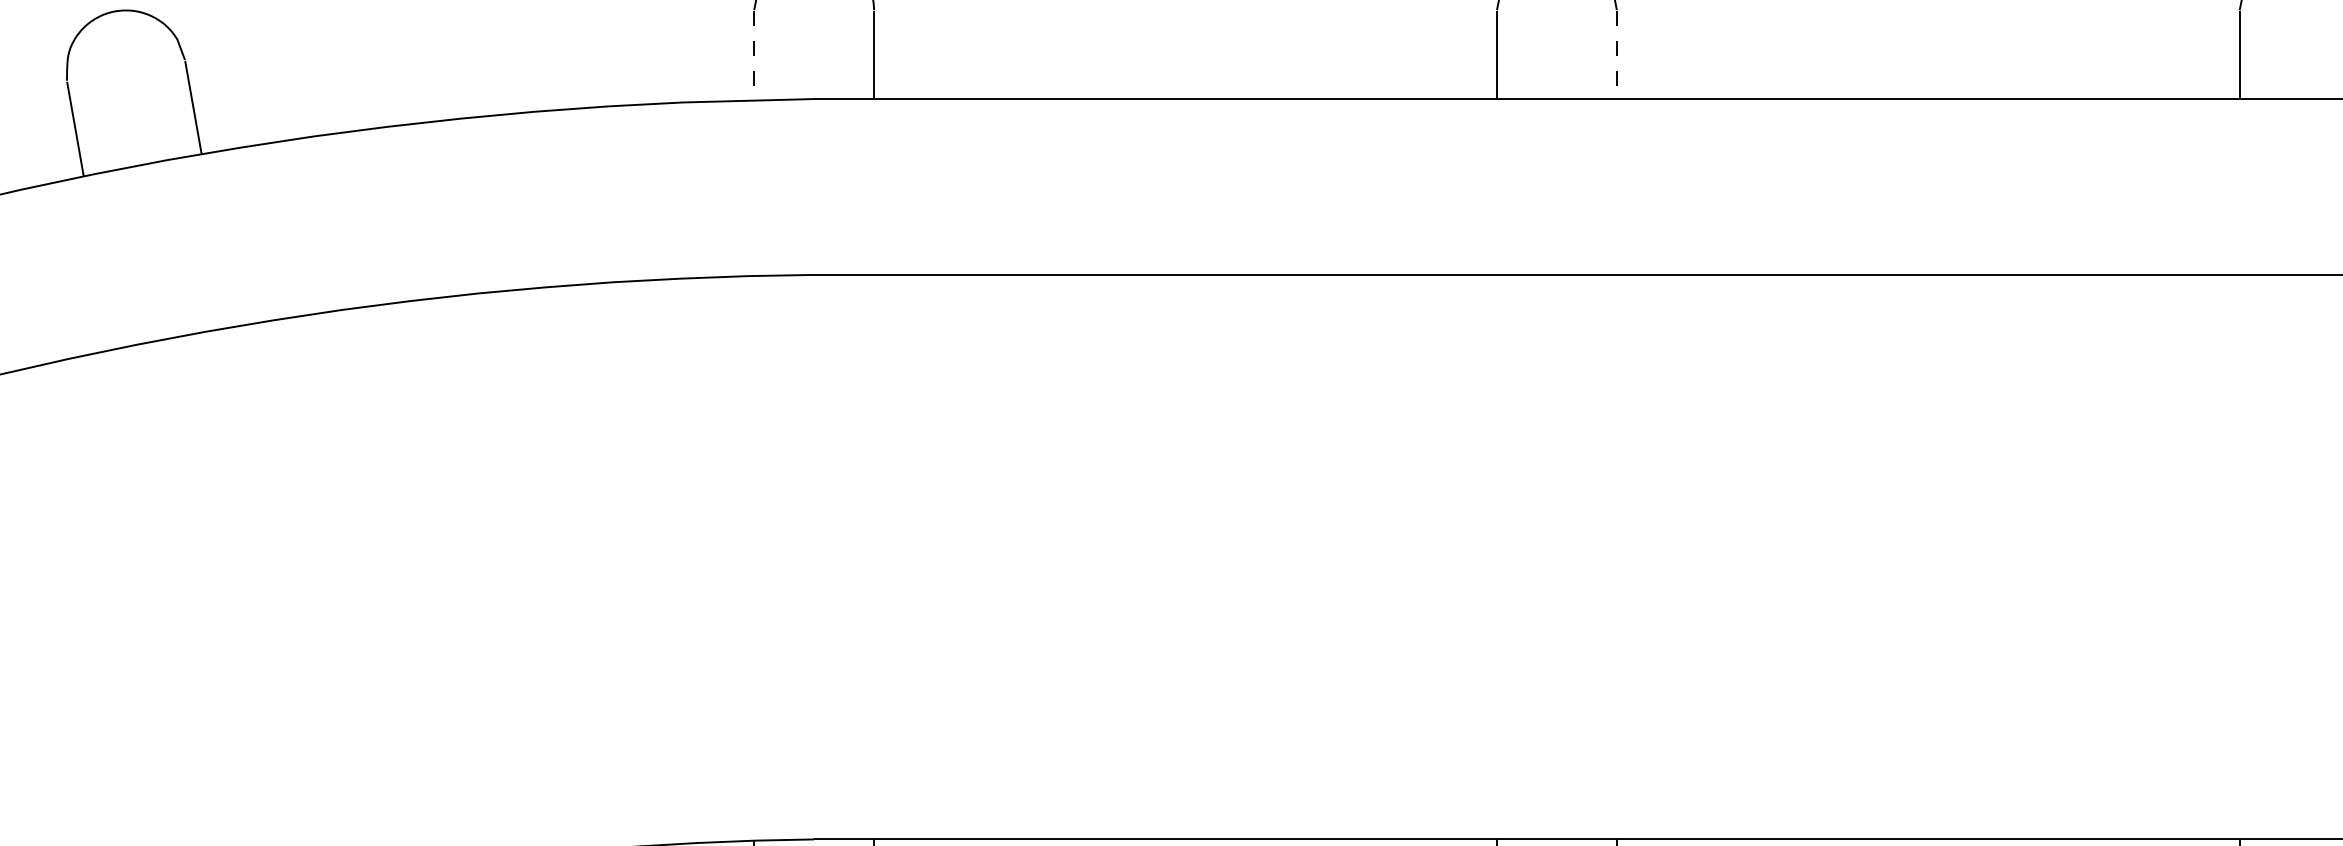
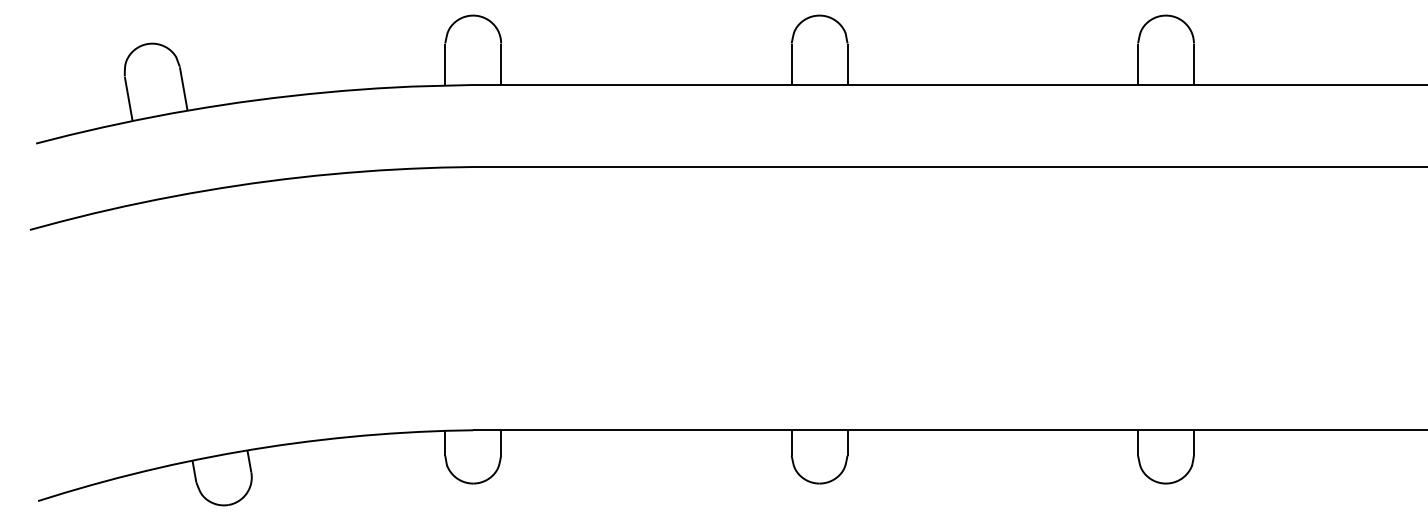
line: (754, 55) -> (445, 64), dashed -> solid
line: (1616, 57) -> (847, 65), dashed -> solid

